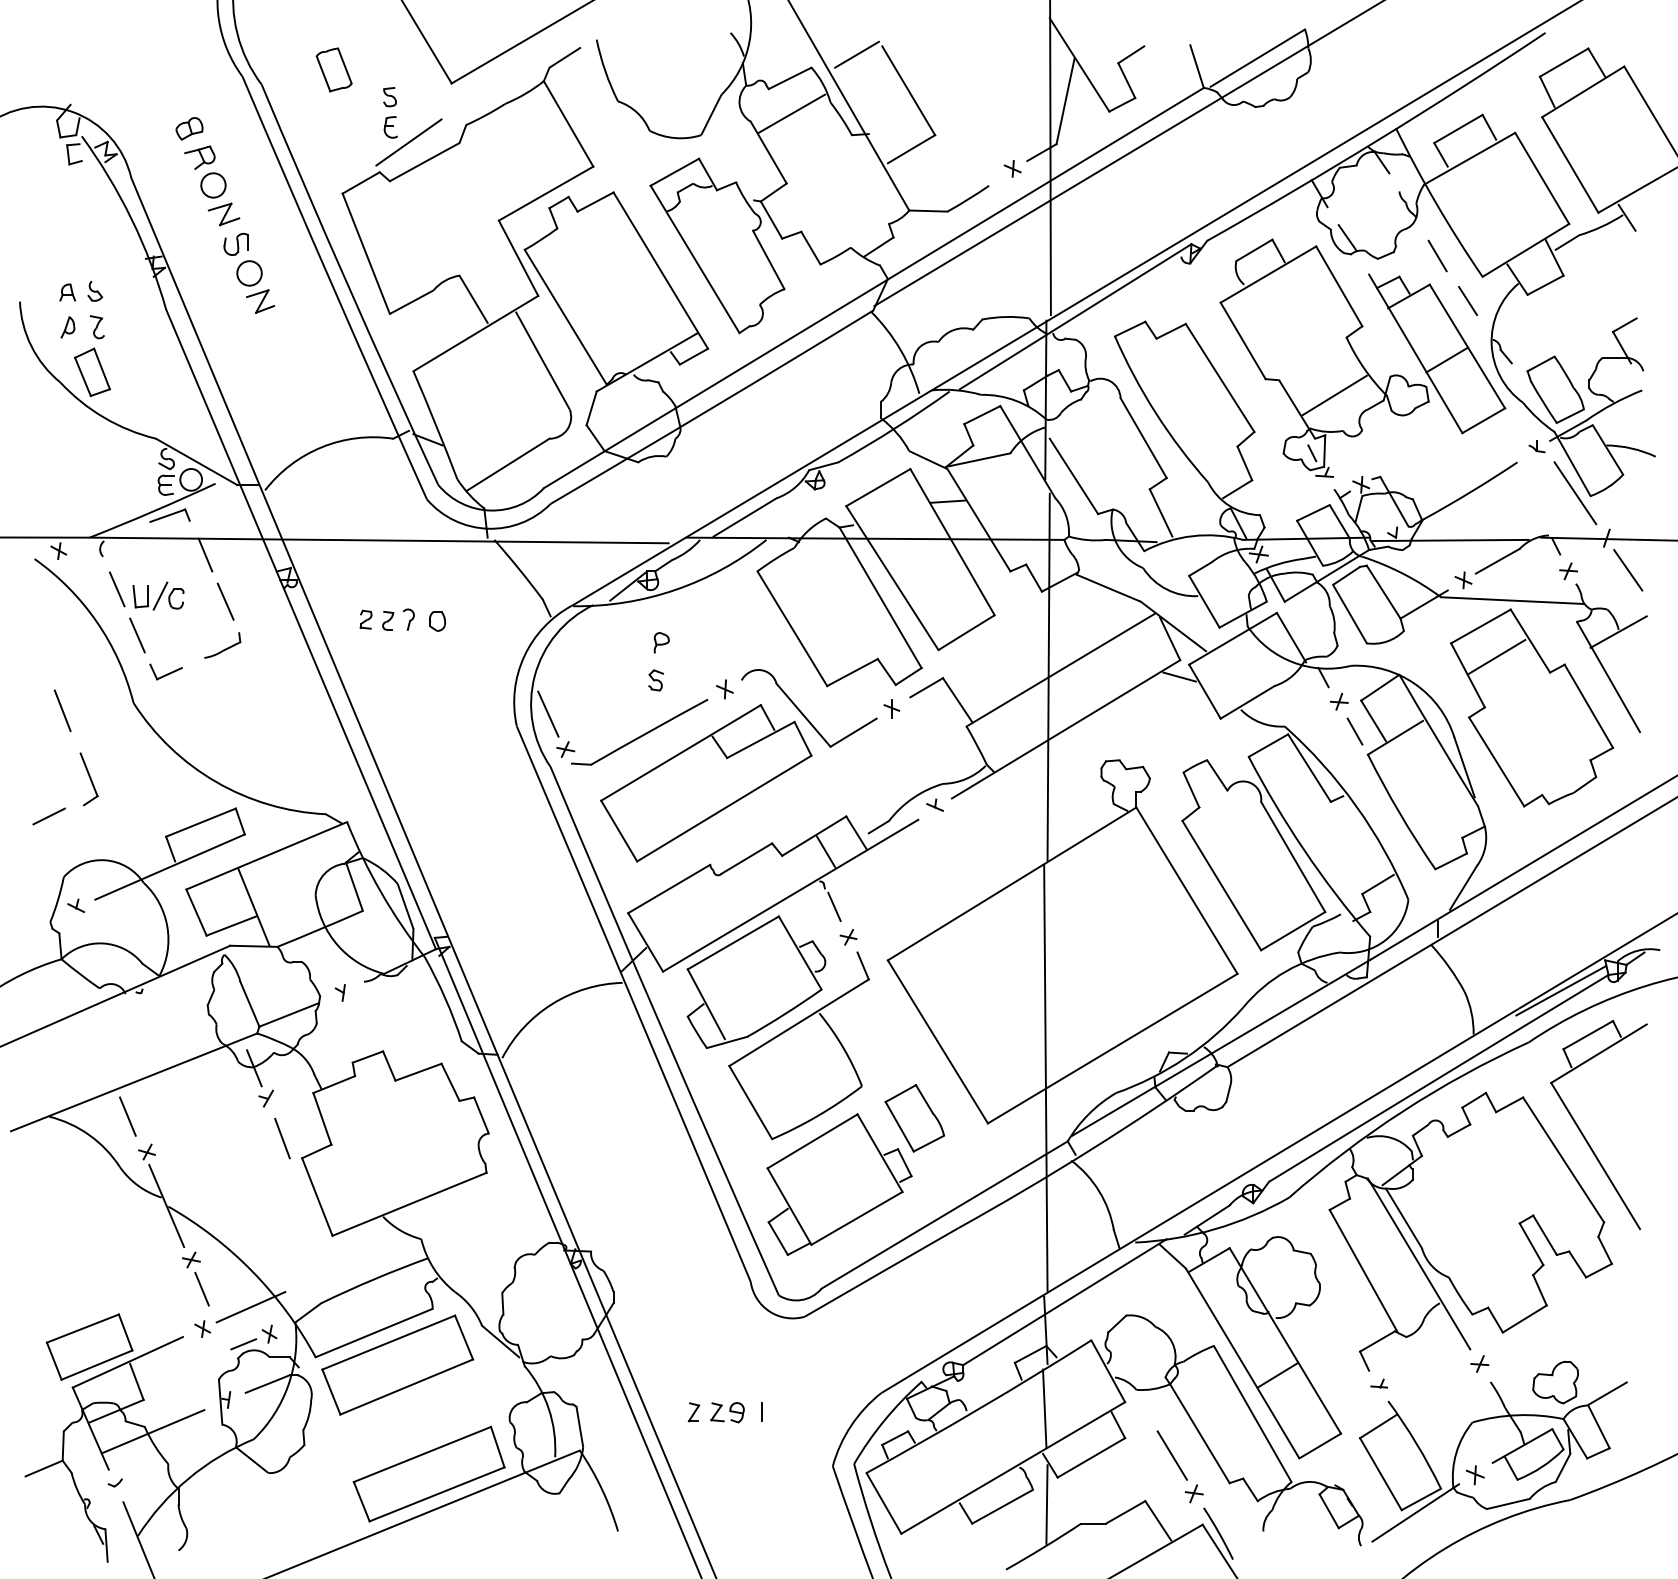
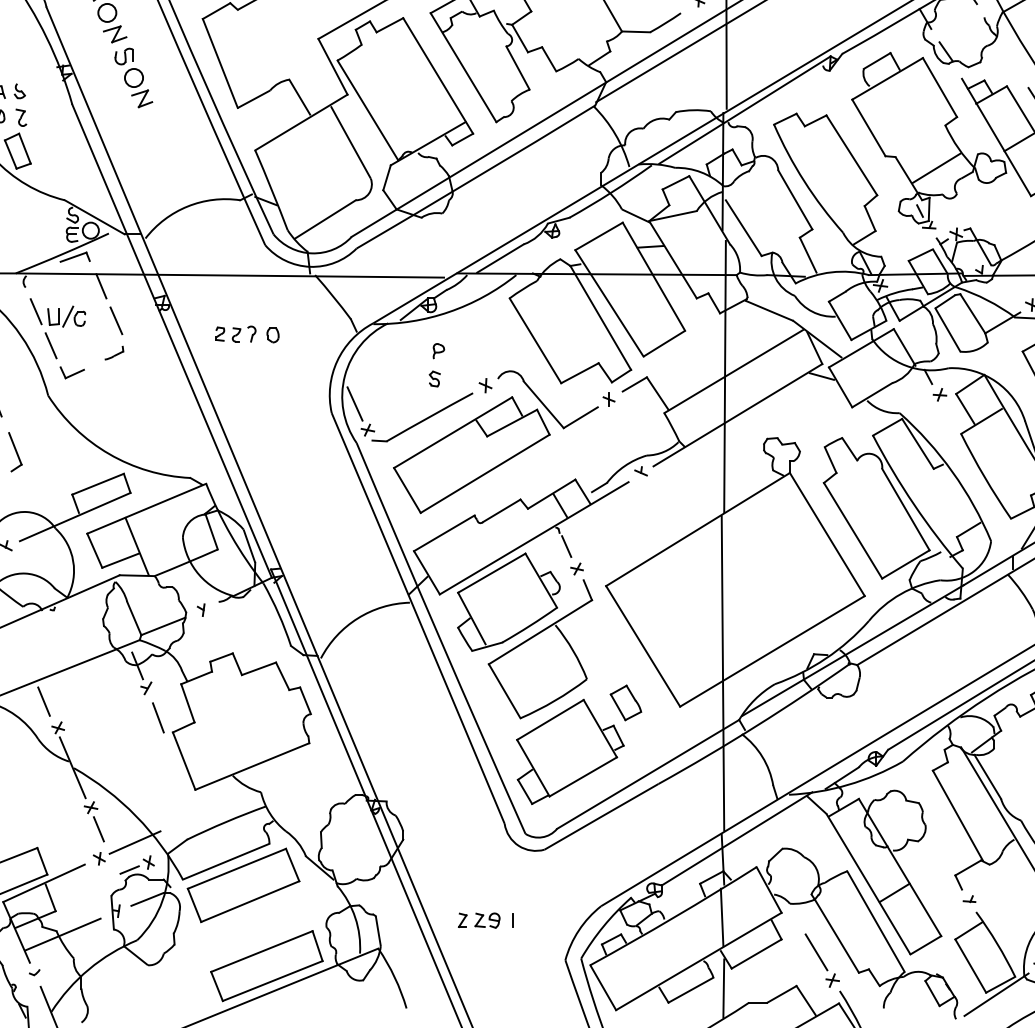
line: (1437, 255) -> (1012, 64), removed
part: (222, 645) -> (114, 353), size x0.7
line: (1354, 731) -> (951, 416), removed
part: (914, 1118) -> (625, 703), size x0.7

